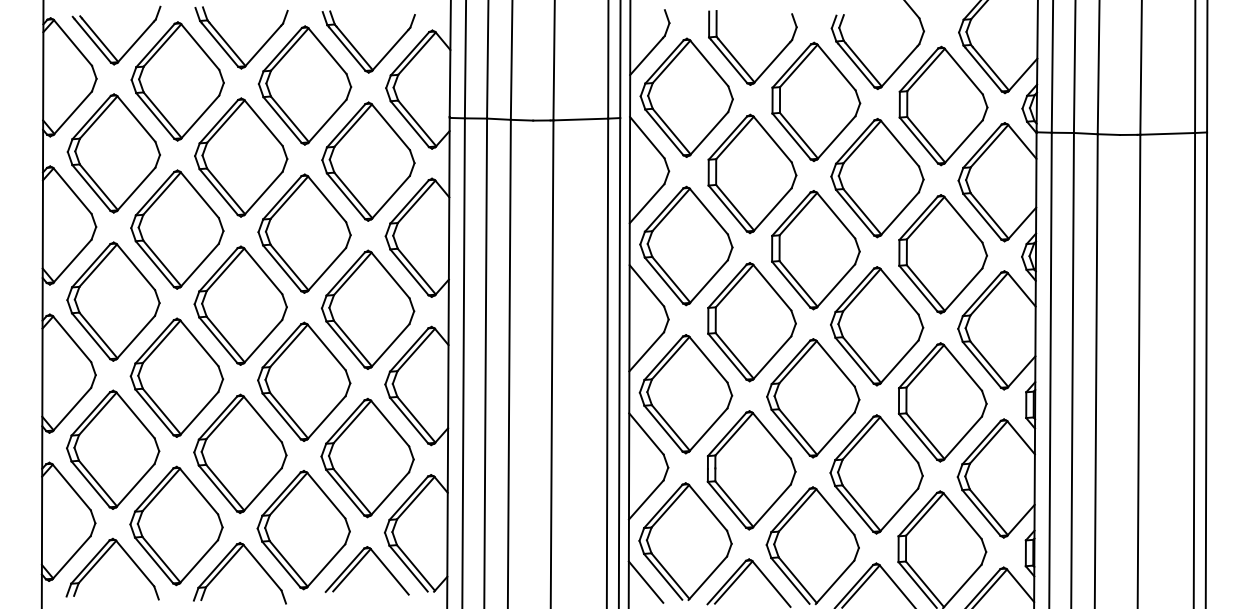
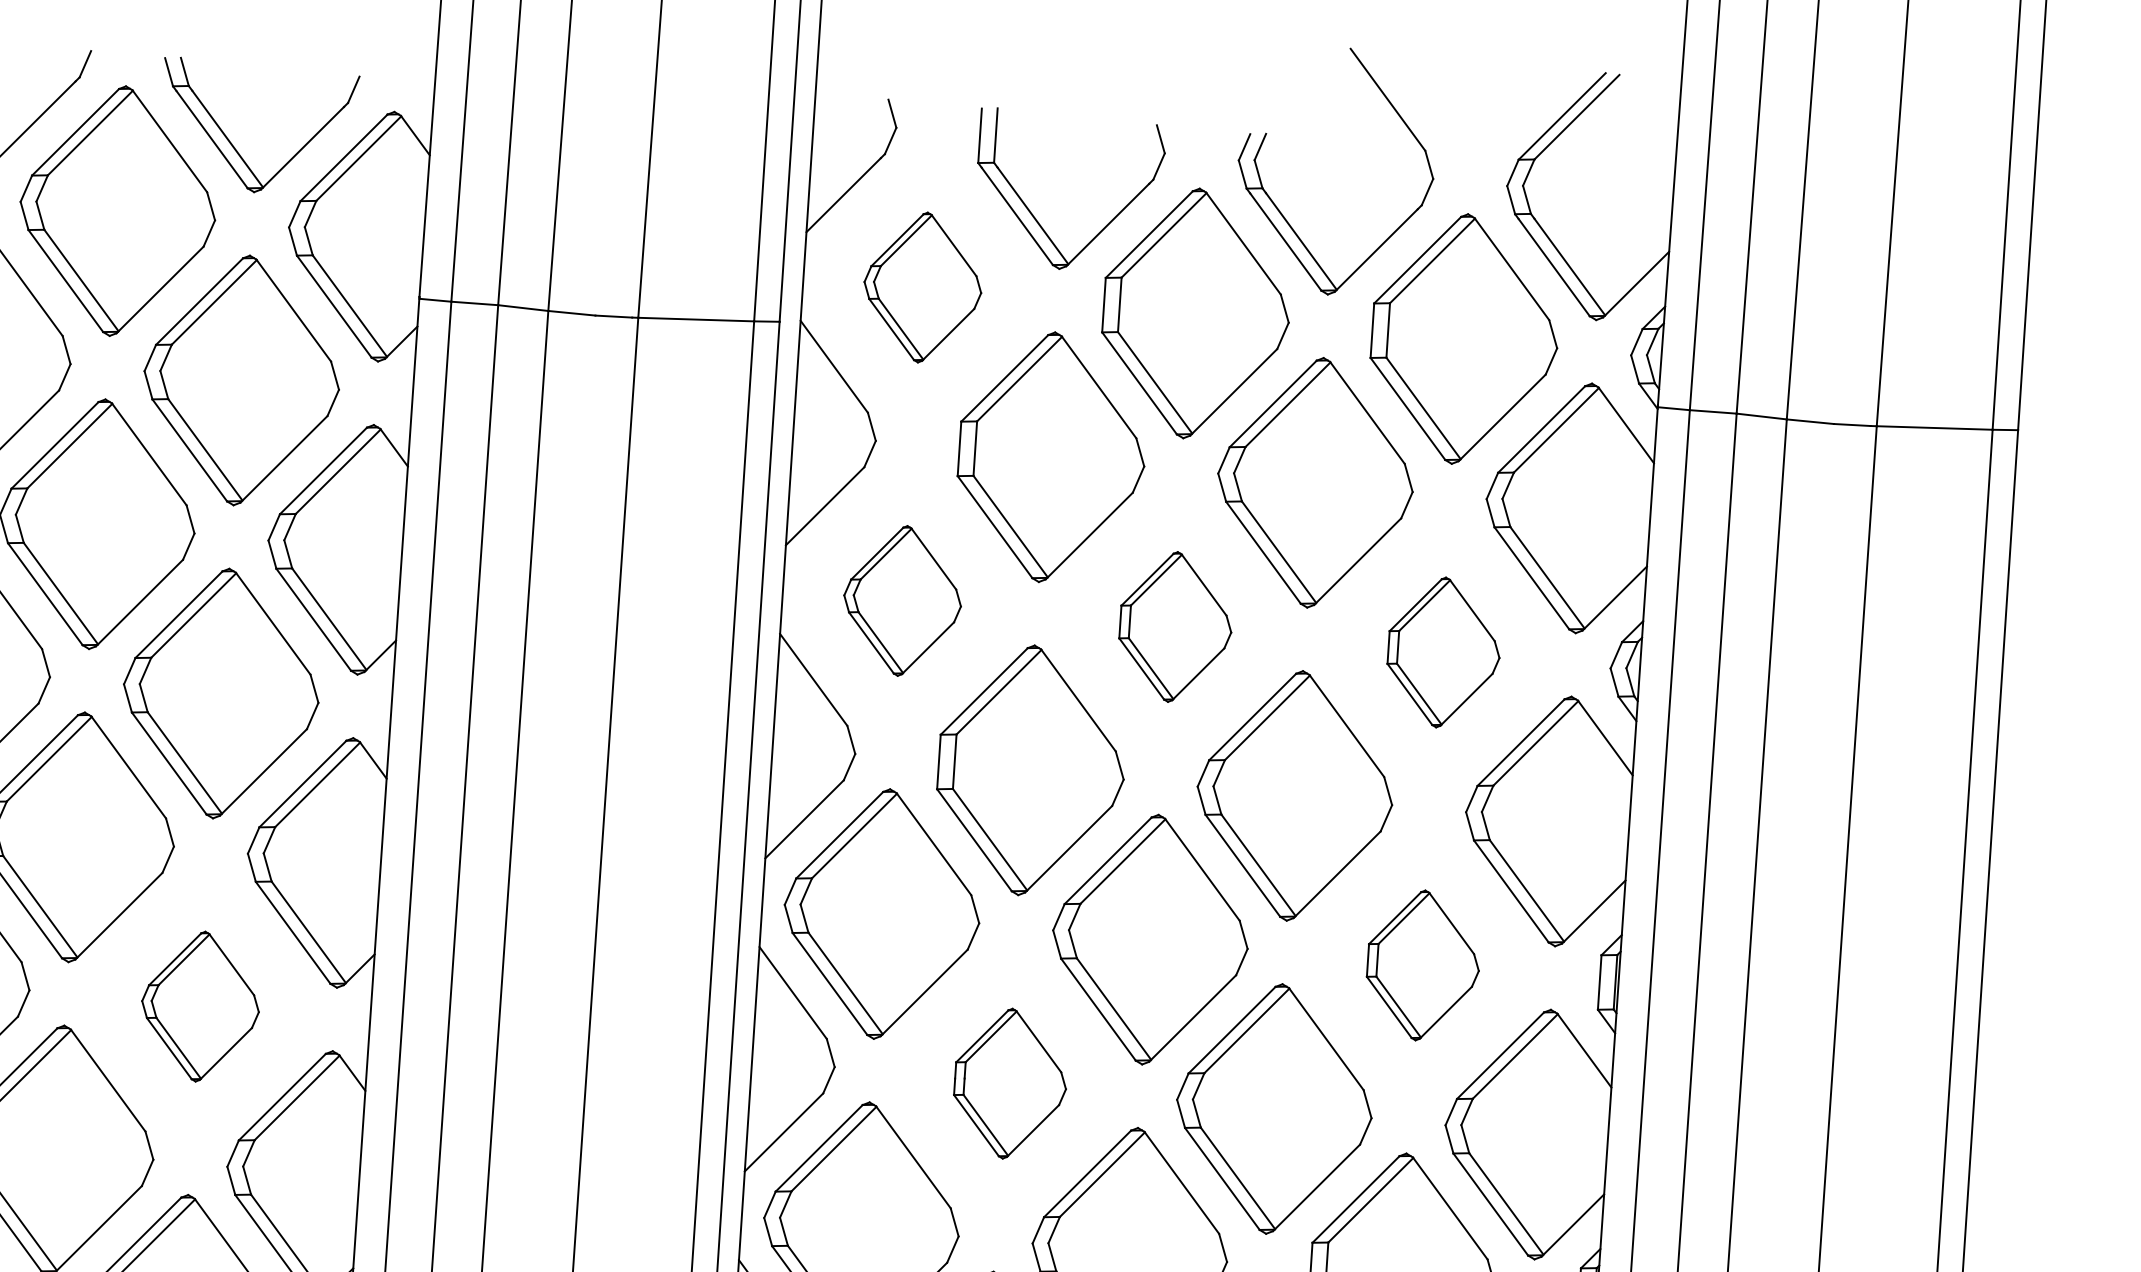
part: (686, 97) -> (922, 287), size x0.6
part: (686, 245) -> (902, 599), size x0.6
part: (815, 250) -> (1174, 627), size x0.6
part: (942, 254) -> (1442, 652), size x0.6
part: (942, 402) -> (1423, 965), size x0.6
part: (367, 457) -> (200, 1005), size x0.6
part: (751, 470) -> (1010, 1084), size x0.6

